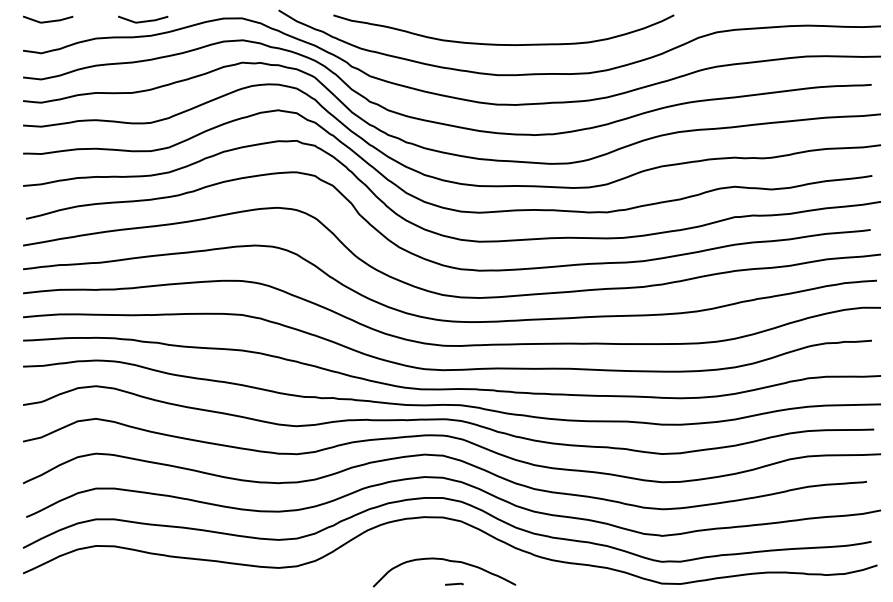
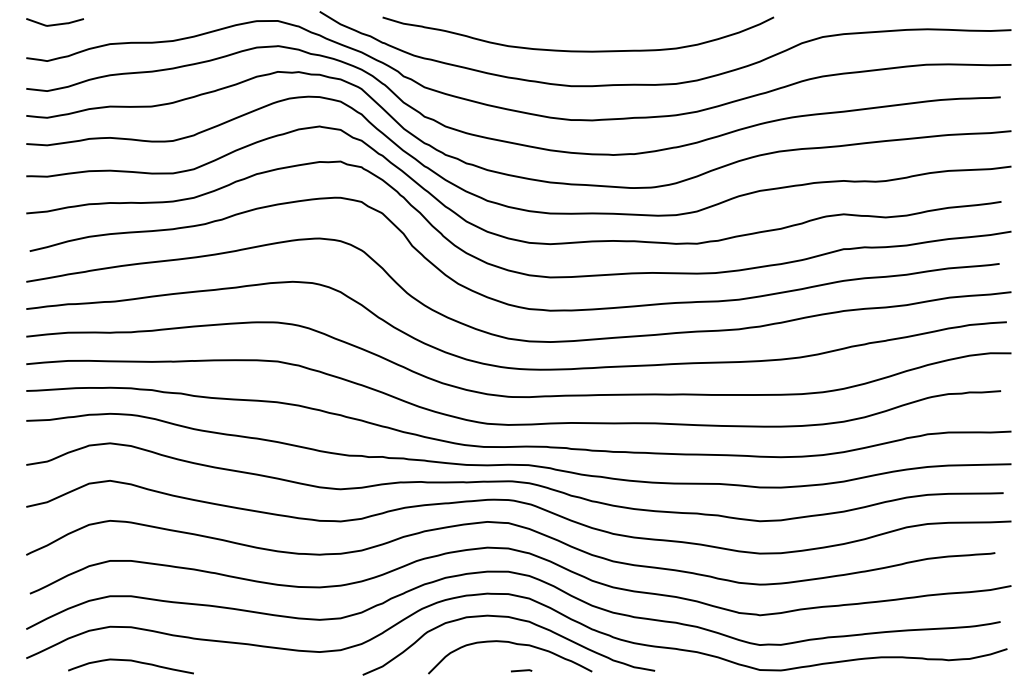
curve: (143, 20) -> (164, 23), removed
curve: (450, 540) -> (517, 620), added
curve: (114, 576) -> (131, 661), added

